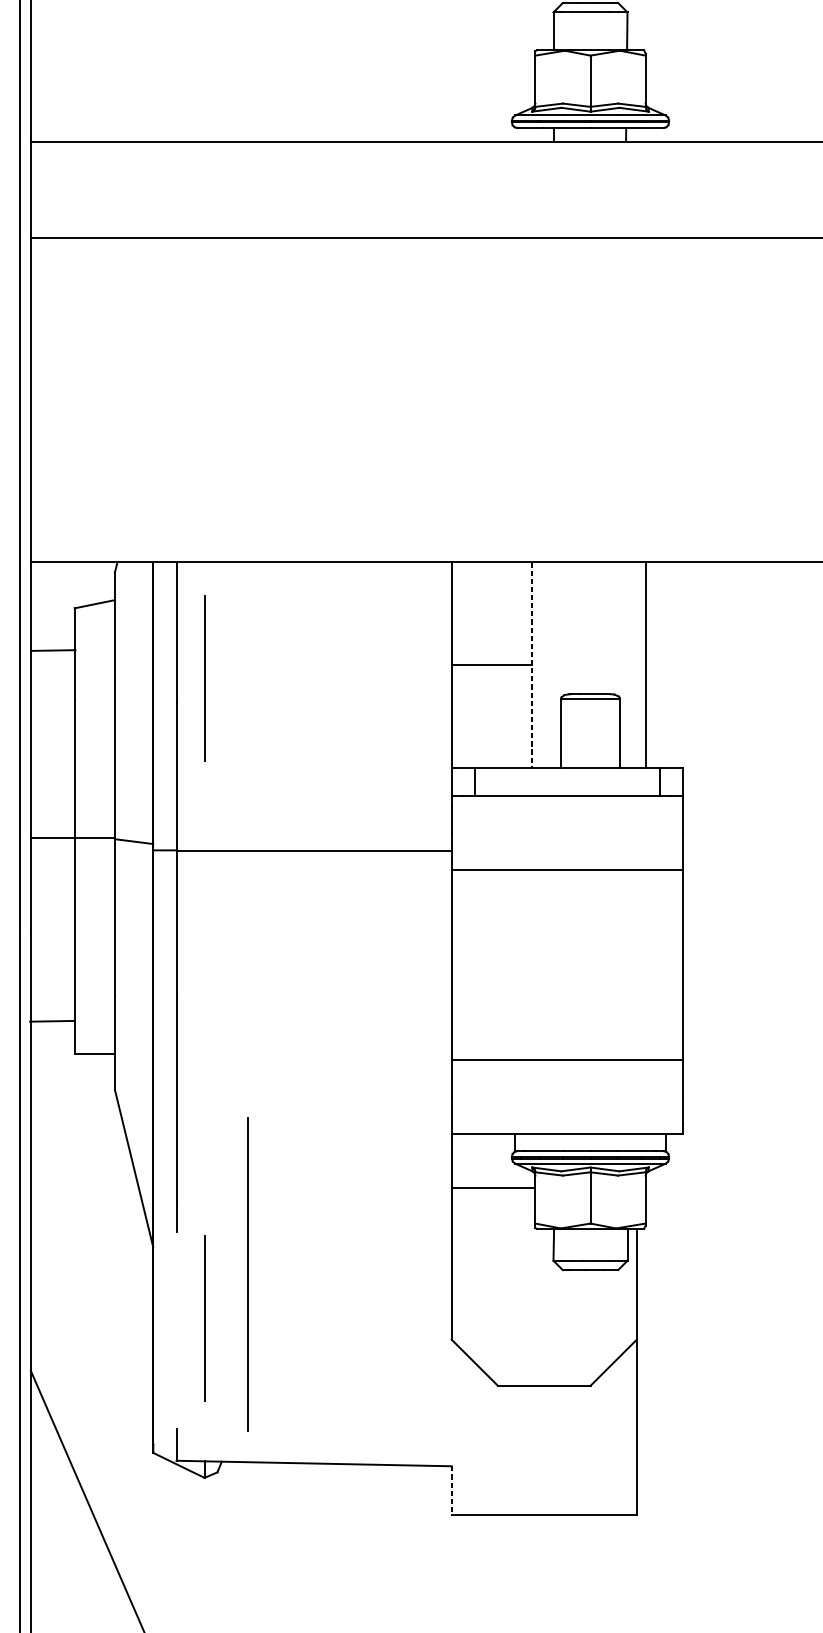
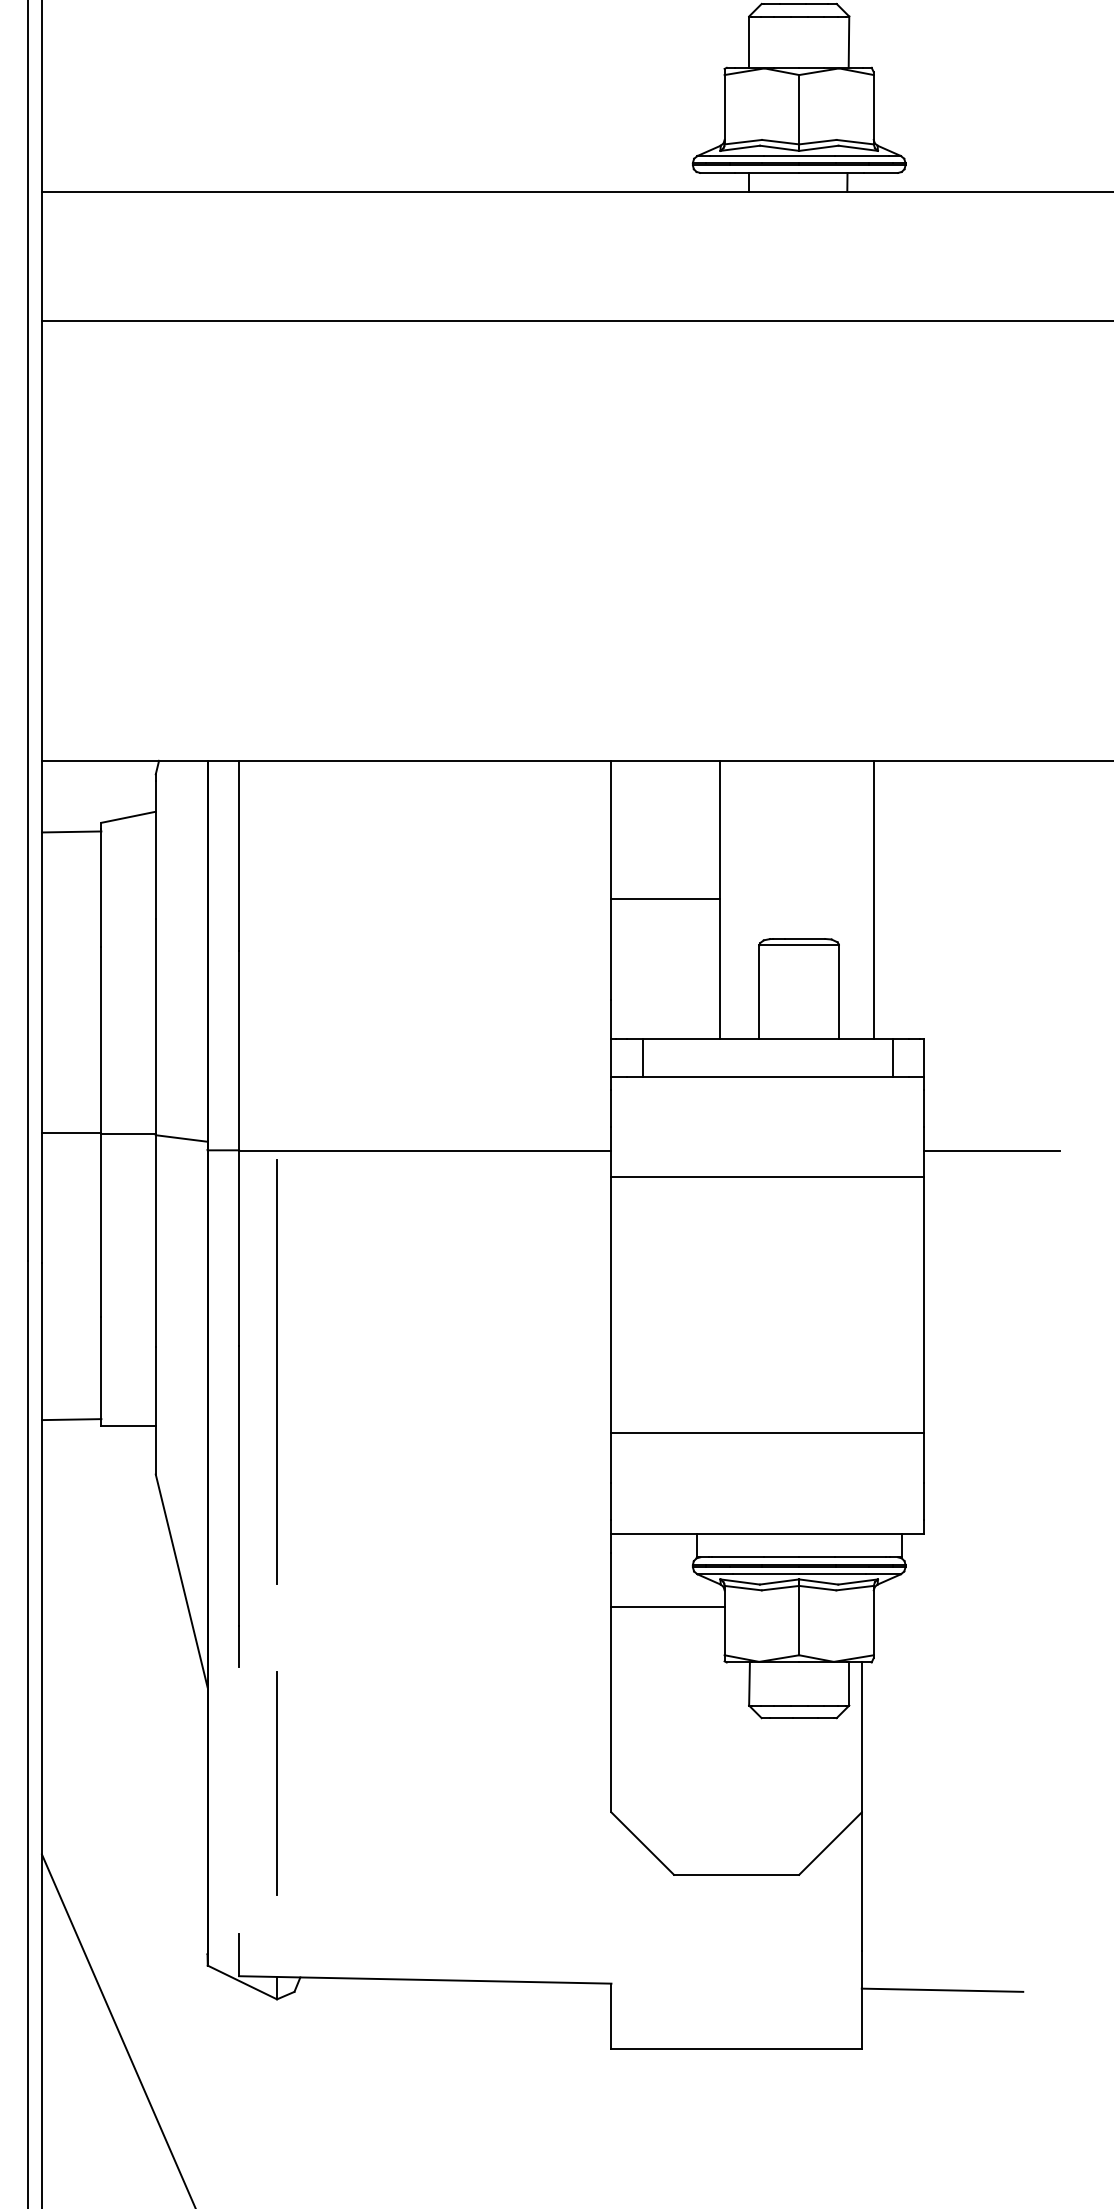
line: (53, 650) -> (71, 831), moved
line: (531, 665) -> (719, 900), dashed -> solid
line: (204, 678) -> (276, 917), removed
line: (732, 850) -> (991, 1150), added
line: (51, 1021) -> (71, 1419), moved
line: (247, 1274) -> (276, 1371), moved
line: (696, 1470) -> (942, 1989), added
line: (451, 1490) -> (611, 2016), dashed -> solid

